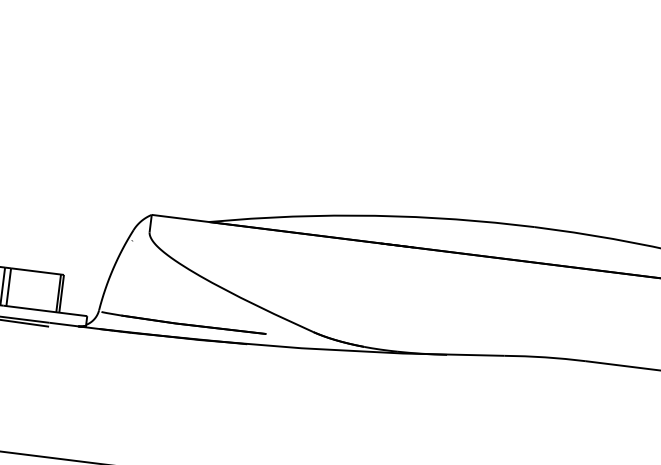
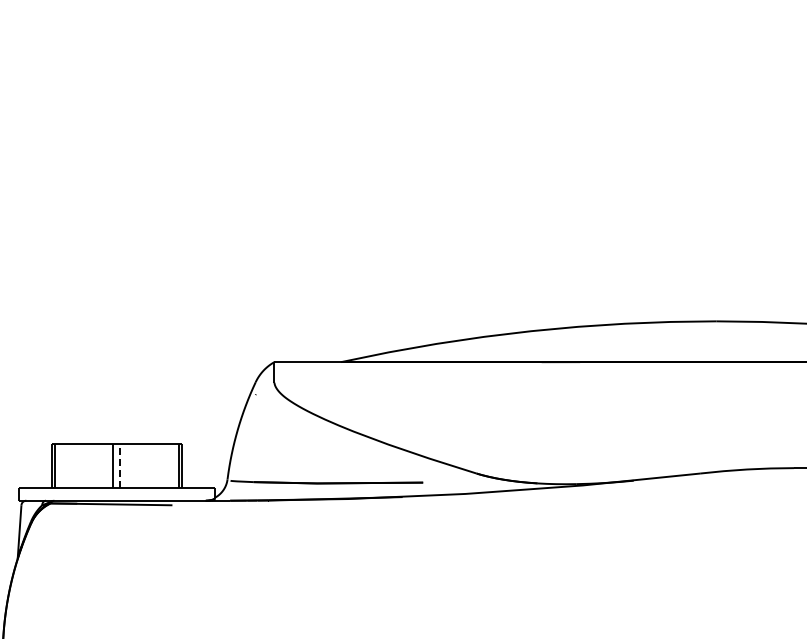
line: (8, 287) -> (120, 465), solid -> dashed

